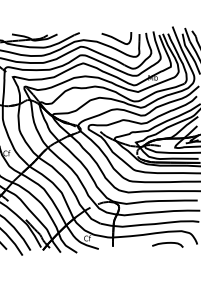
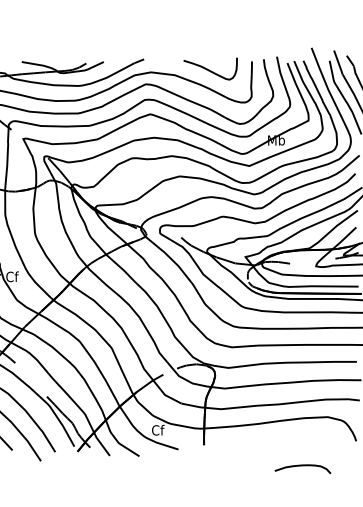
curve: (167, 243) -> (302, 466), moved

